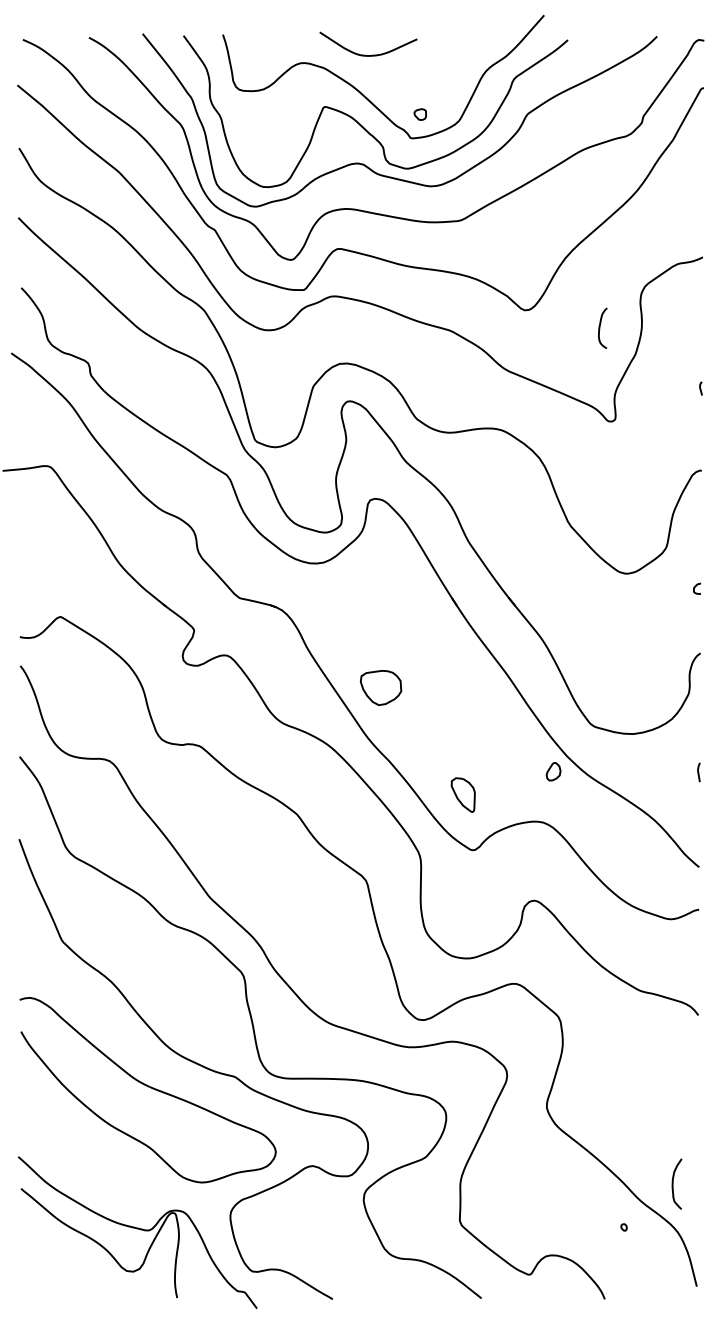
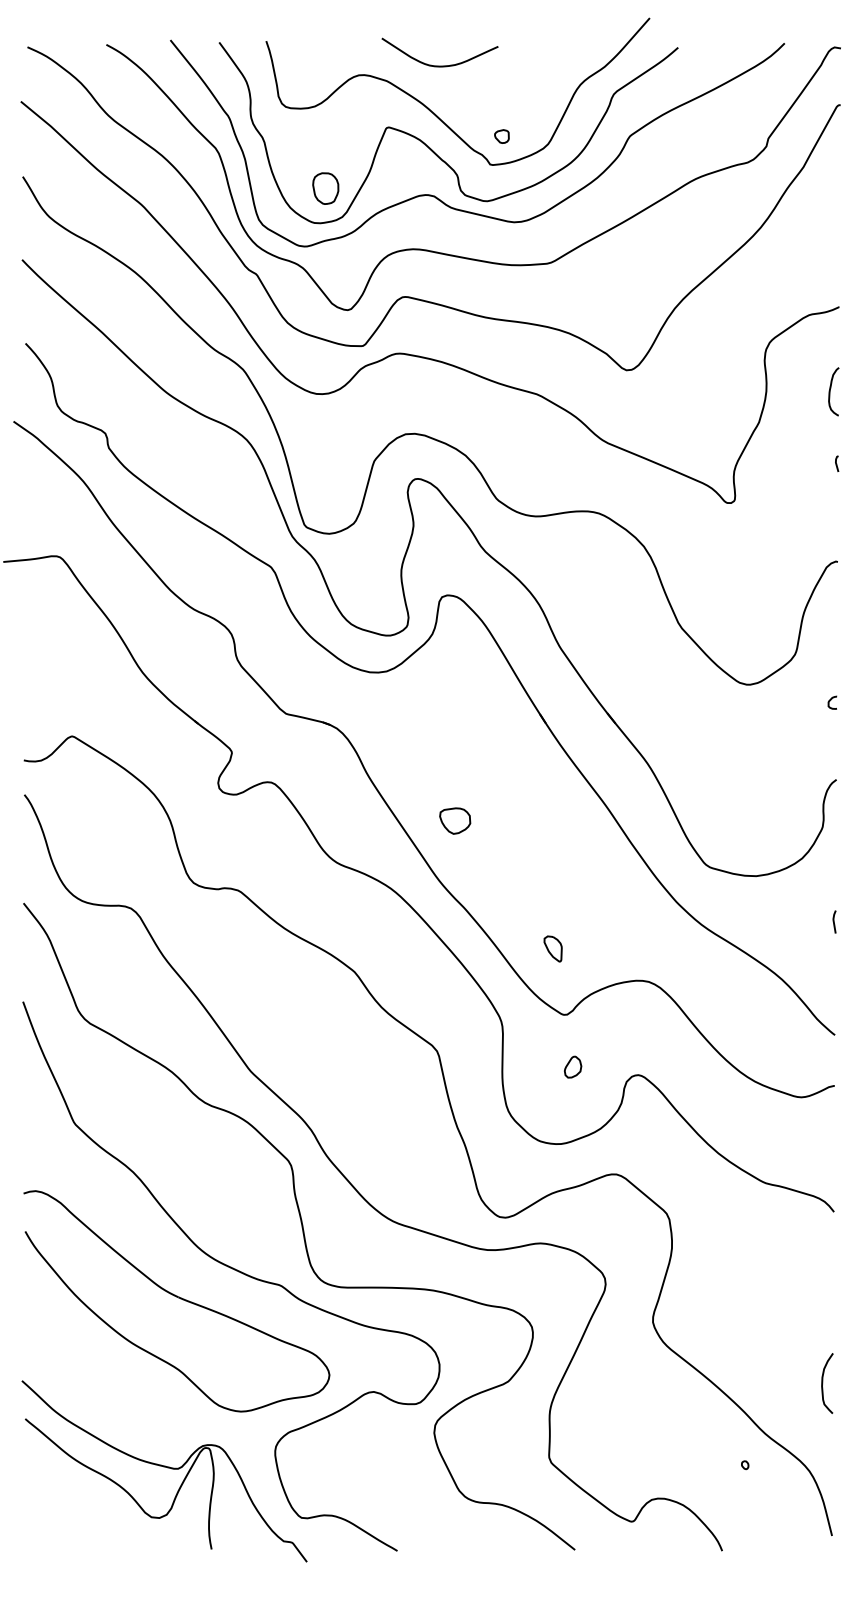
part: (272, 158) -> (325, 188), added
curve: (600, 328) -> (830, 391), moved
part: (381, 687) -> (455, 820), size x0.62
part: (553, 771) -> (573, 1066), moved
part: (462, 794) -> (552, 948), size x0.62
curve: (673, 1184) -> (823, 1383), moved

